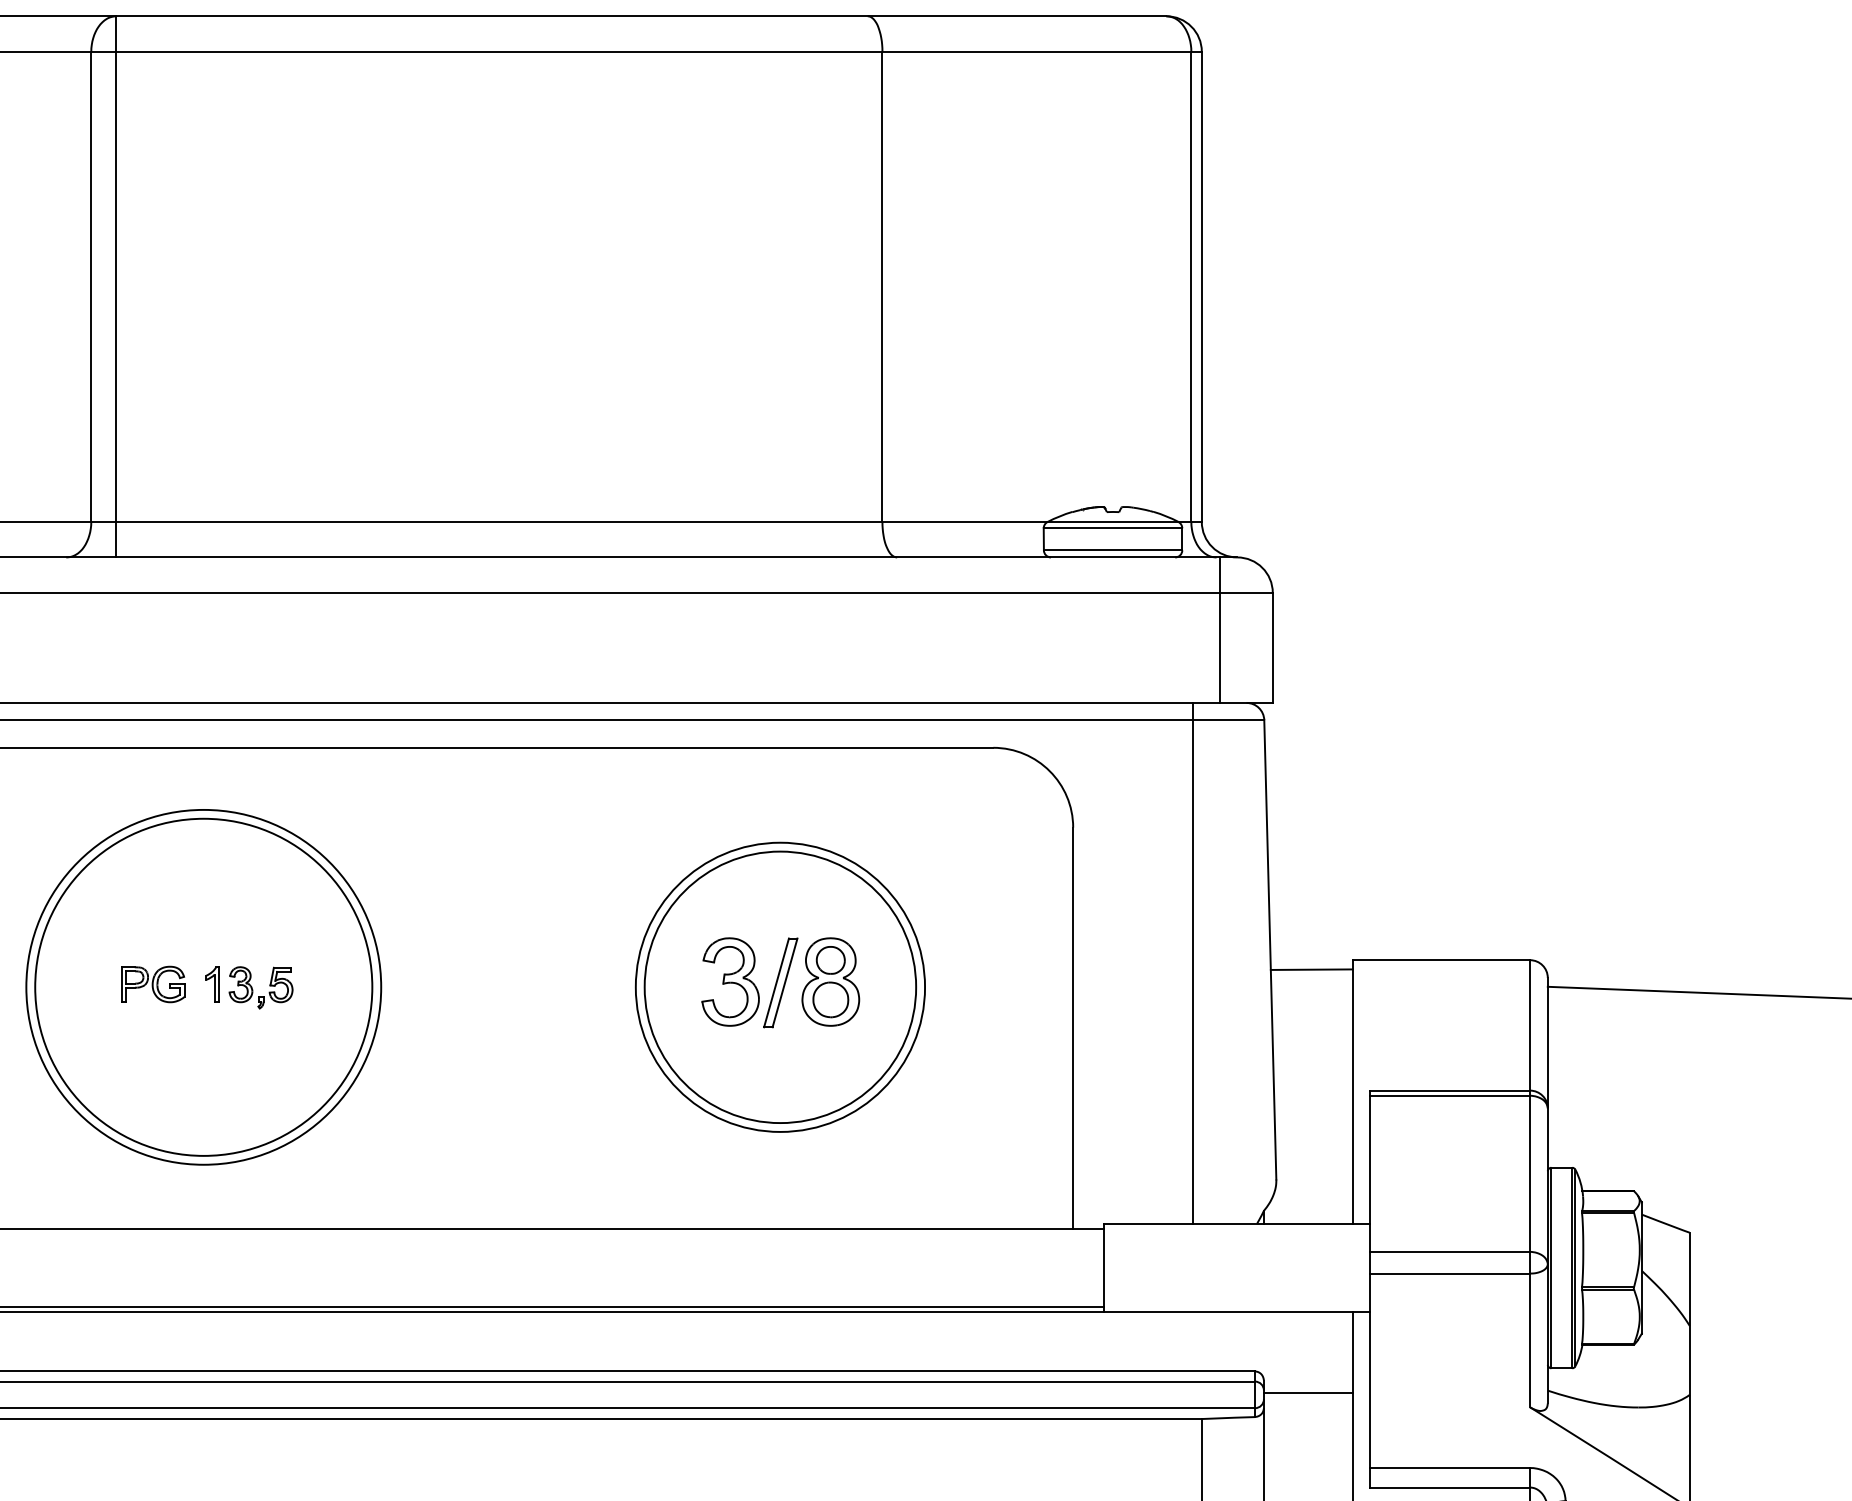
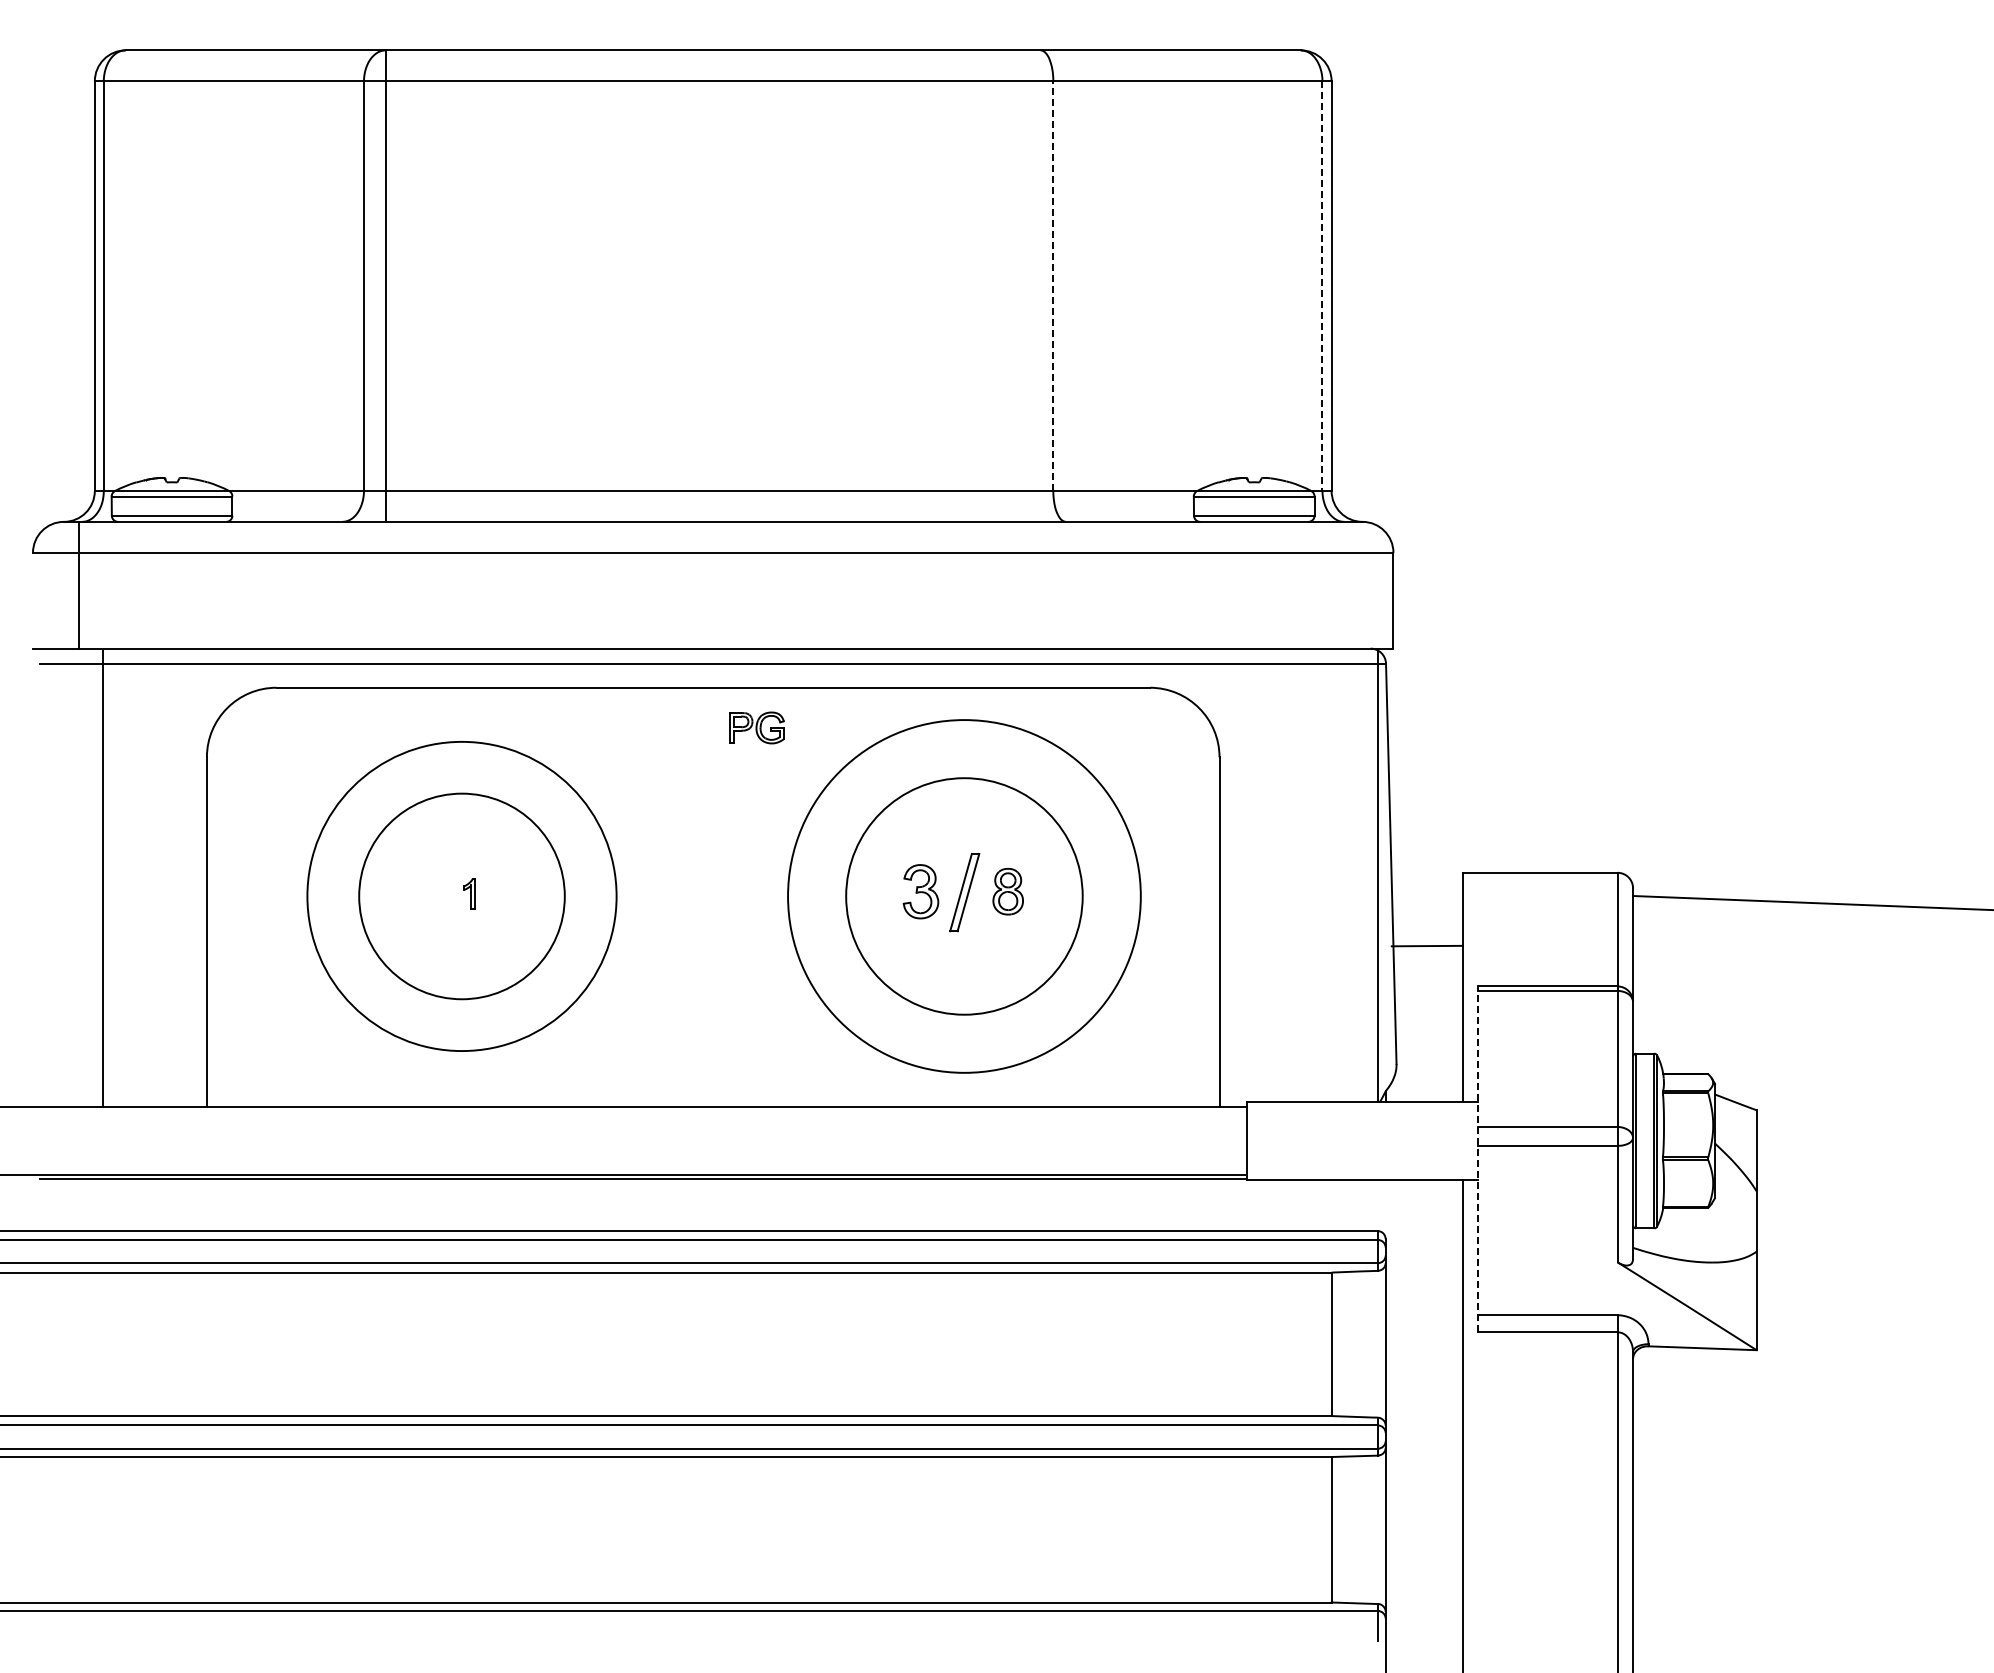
line: (882, 287) -> (1053, 286), solid -> dashed
line: (1191, 287) -> (1322, 286), solid -> dashed
line: (1220, 629) -> (1347, 584), removed
line: (1192, 963) -> (1377, 875), moved
line: (1311, 969) -> (1427, 945), moved
part: (729, 981) -> (920, 891), size x0.7
part: (829, 981) -> (1007, 891), size x0.6
part: (152, 983) -> (756, 727), moved
circle: (203, 987) -> (461, 896), size x0.7
circle: (780, 987) -> (964, 896), size x1.4
part: (253, 989) -> (505, 898), removed
line: (1370, 1289) -> (1478, 1159), solid -> dashed
line: (1308, 1393) -> (1424, 1250), removed

